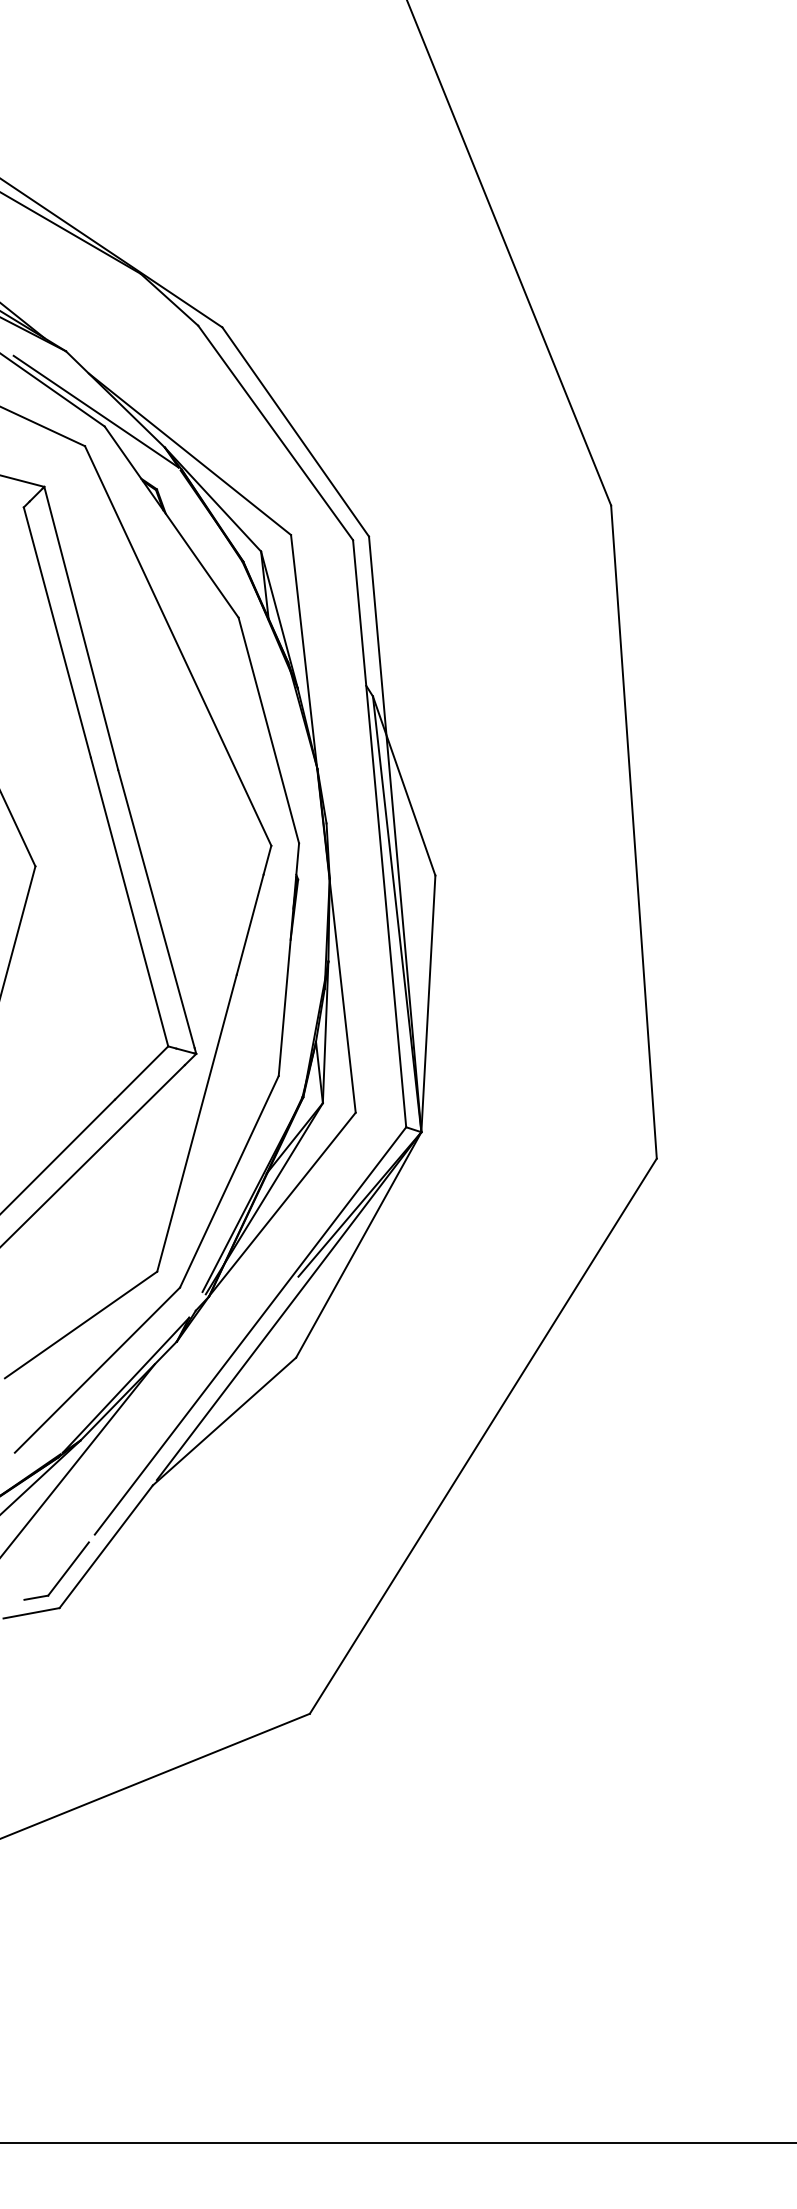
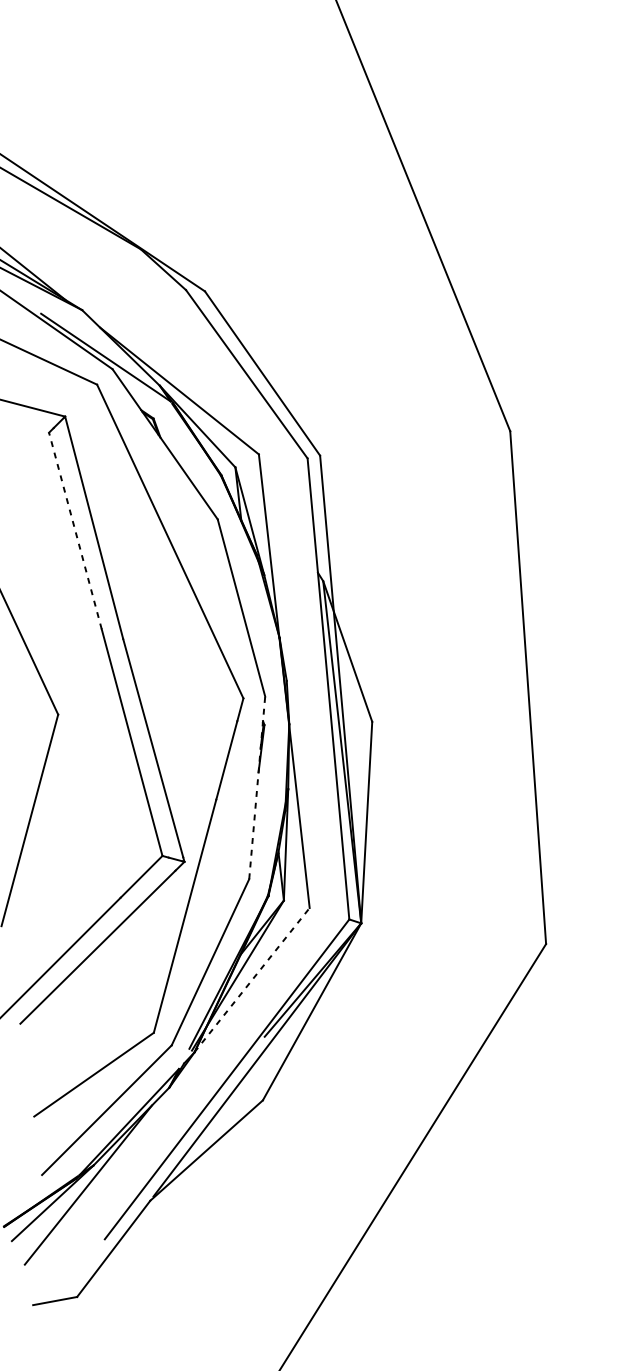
line: (57, 632) -> (75, 530), solid -> dashed
line: (288, 959) -> (256, 787), solid -> dashed
line: (282, 1204) -> (252, 980), solid -> dashed
part: (63, 1573) -> (80, 1269), removed

